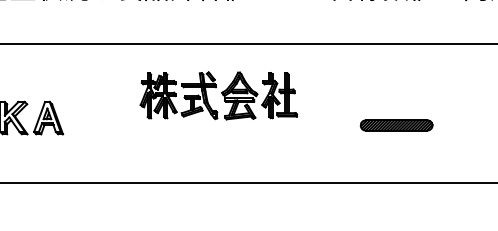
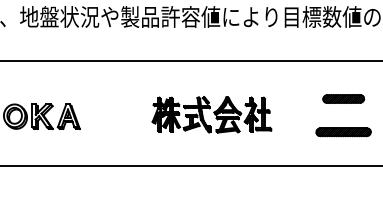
part: (411, 94) -> (343, 98), added
part: (218, 95) -> (211, 114), moved
part: (396, 125) -> (343, 132), moved

